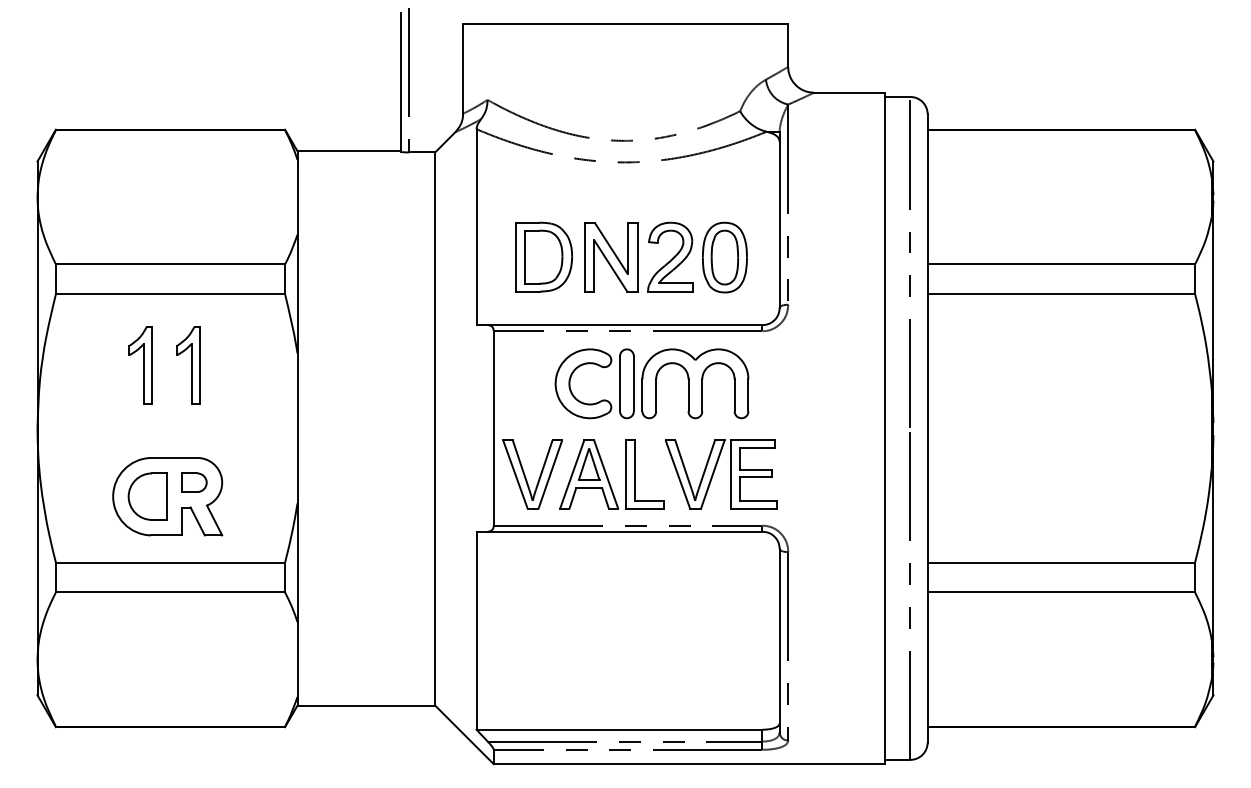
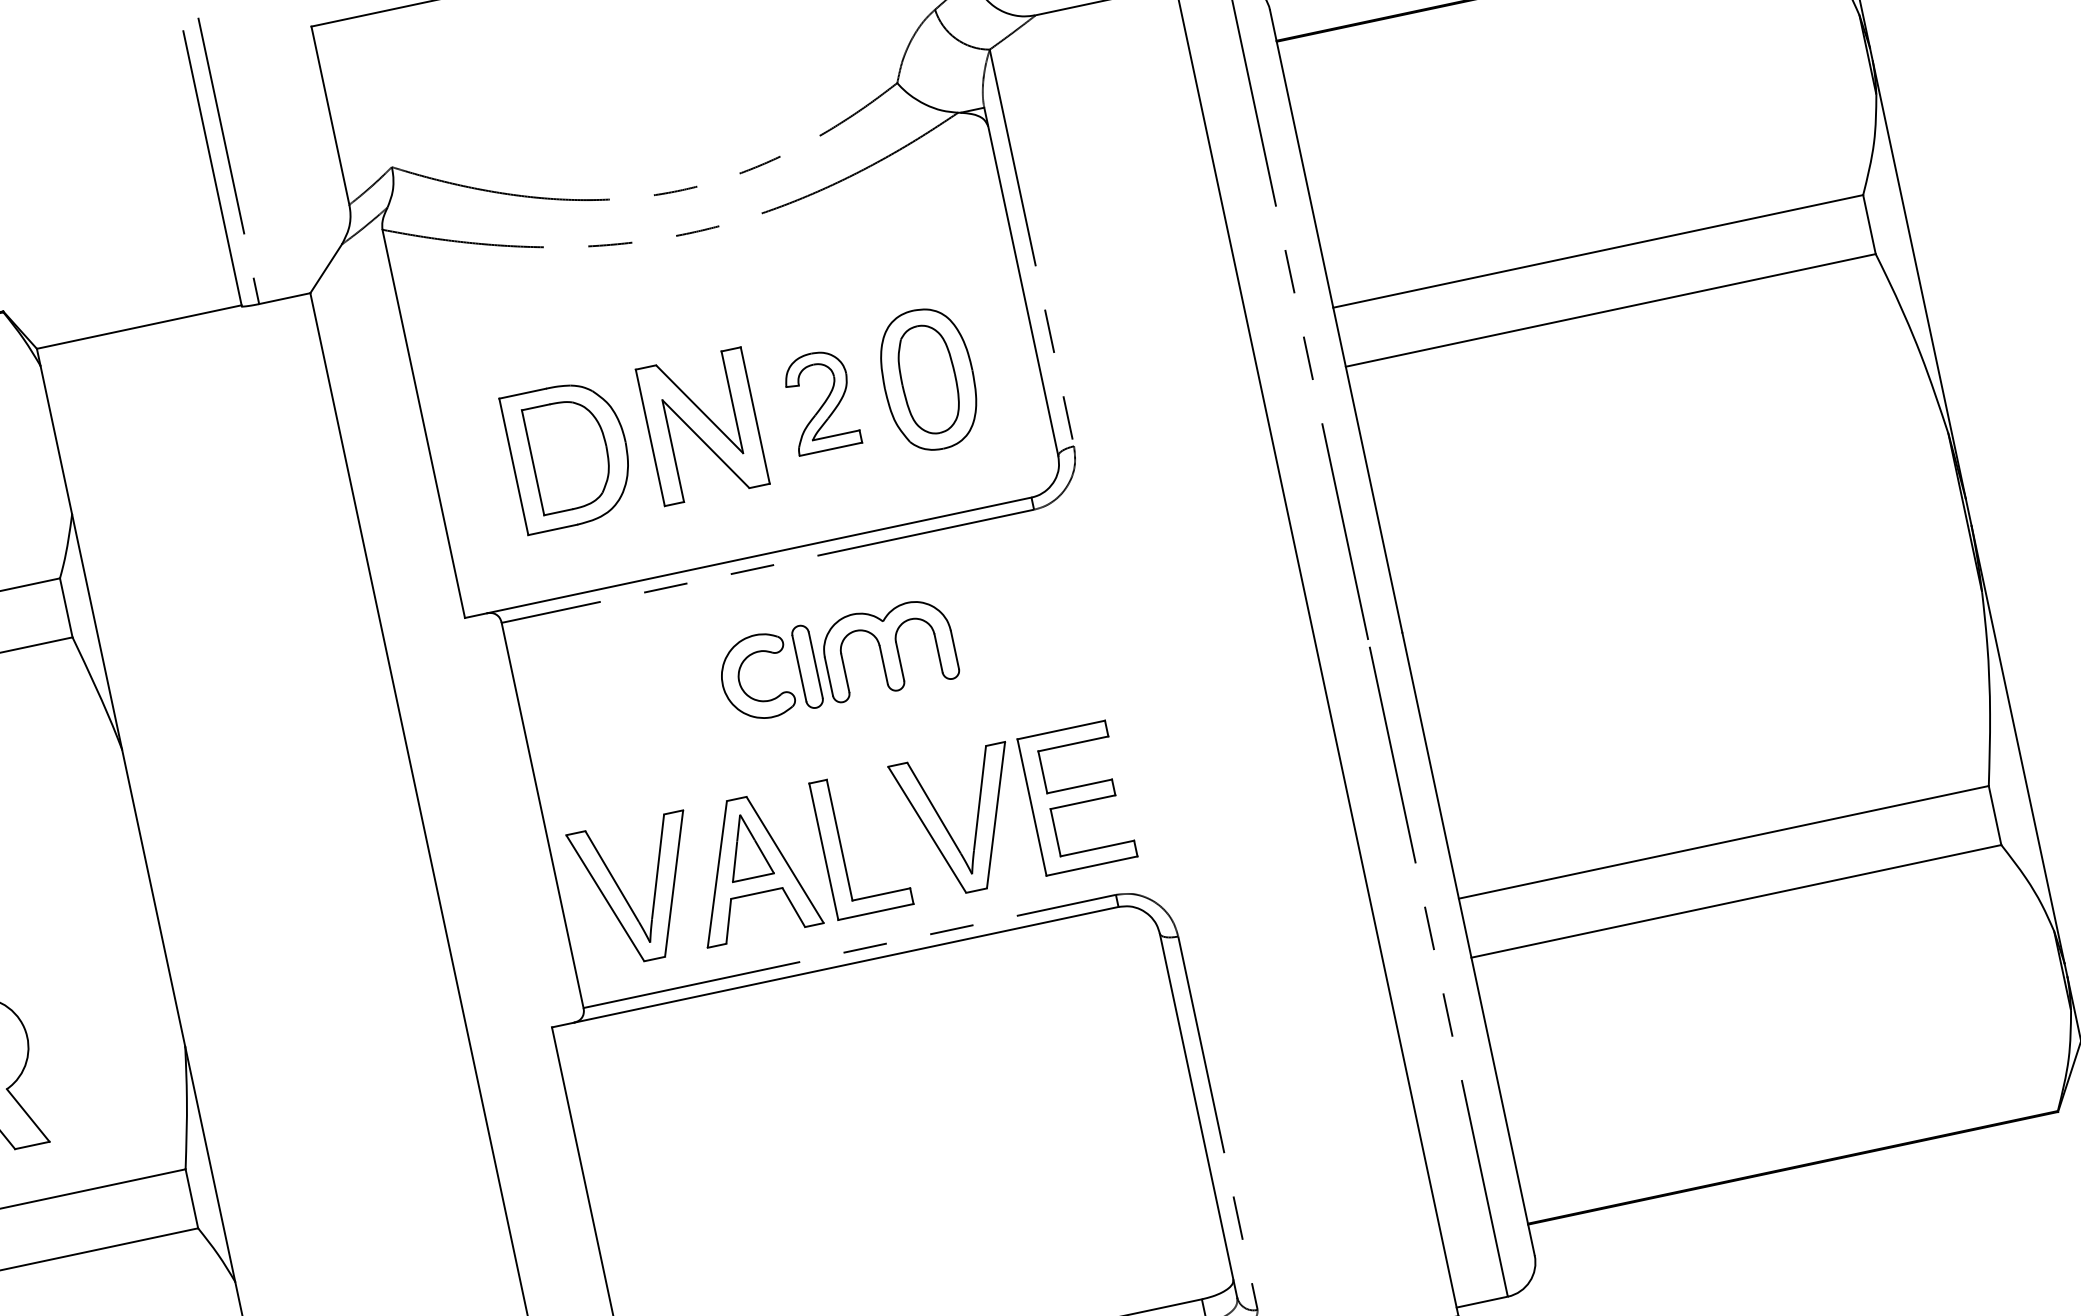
part: (670, 256) -> (820, 400), size x0.7
part: (651, 383) -> (836, 659), size x0.6

